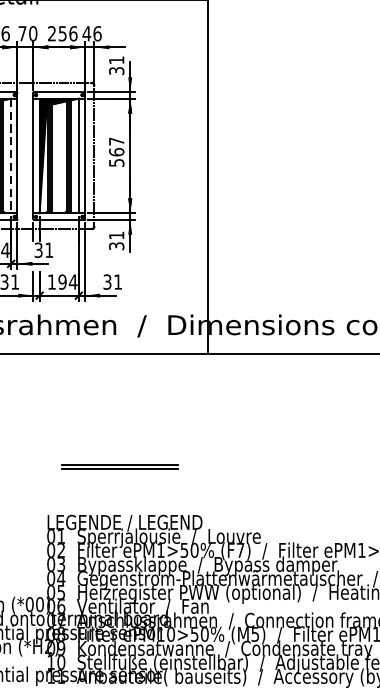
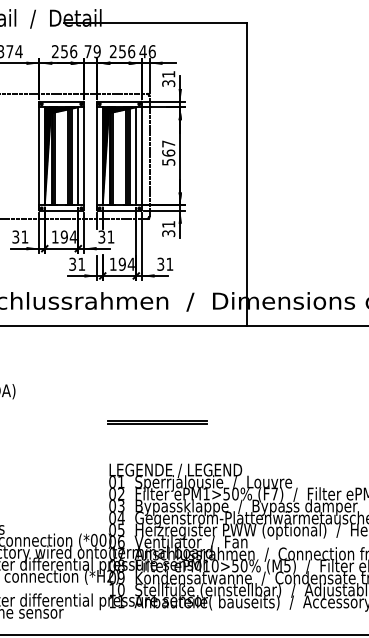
text: (32, 33) -> (96, 51), 70 -> 79
line: (11, 156) -> (78, 156), dashed -> solid
line: (119, 465) -> (157, 421), moved

